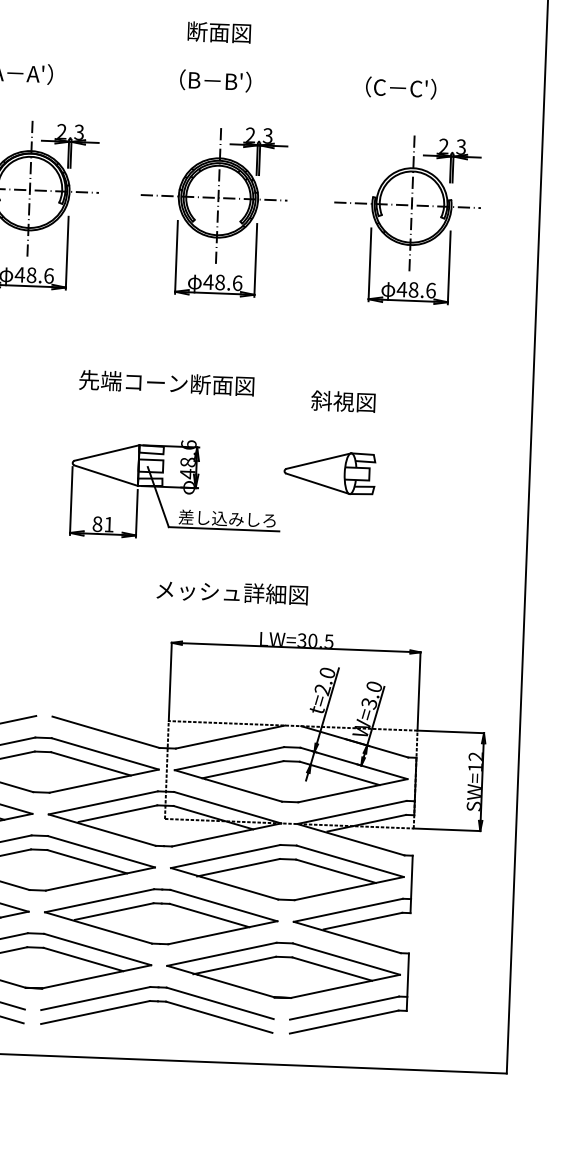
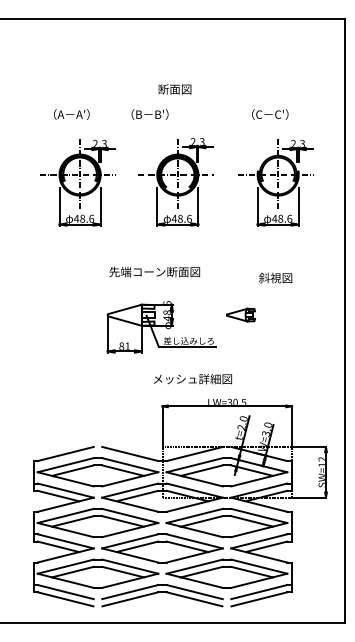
text: (214, 80) -> (149, 114), moved
text: (343, 400) -> (275, 277), moved
part: (328, 471) -> (240, 314), size x0.6

